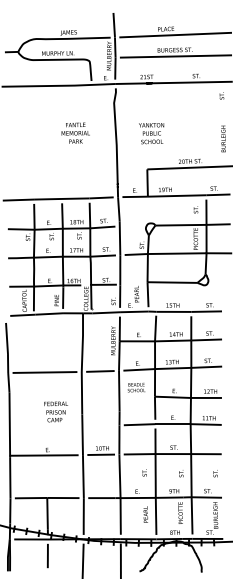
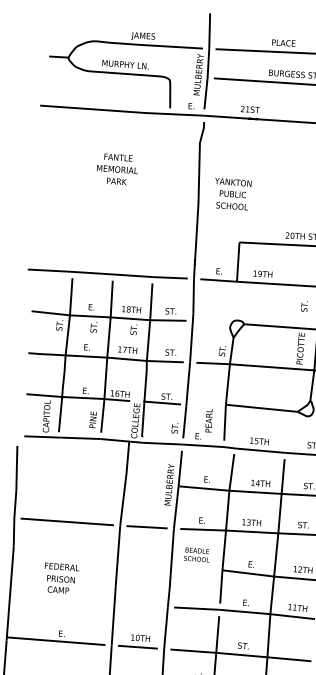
text: (75, 132) -> (117, 168), moved
text: (151, 133) -> (232, 194), moved
text: (55, 411) -> (60, 577), moved

